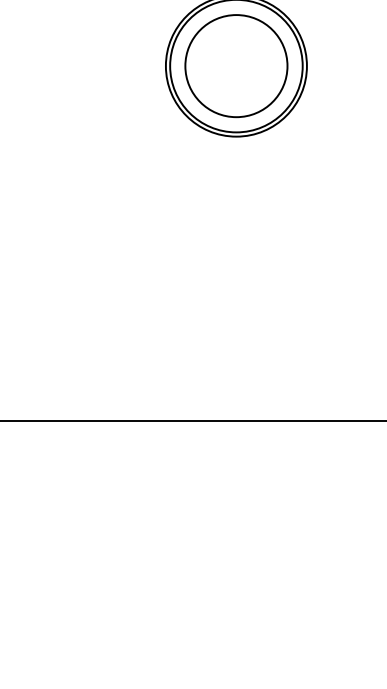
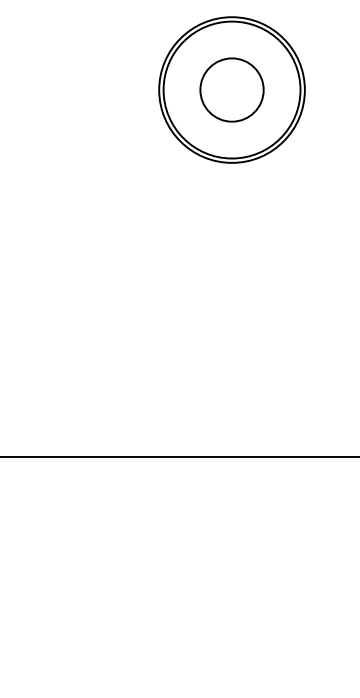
circle: (236, 66) -> (232, 90), size x0.6

